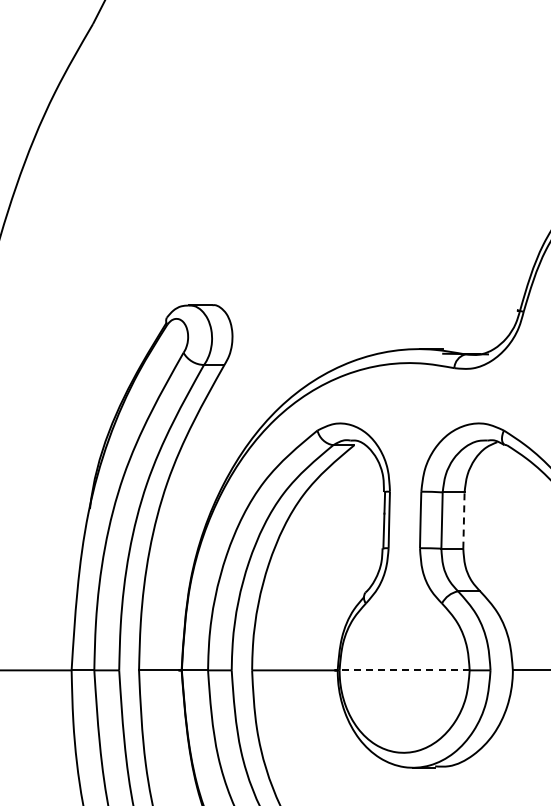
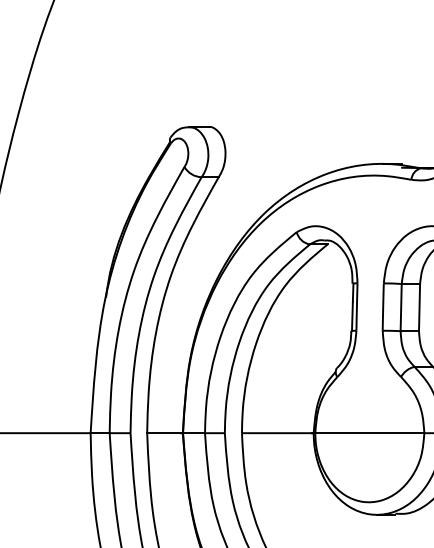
line: (463, 520) -> (419, 307), dashed -> solid
line: (404, 670) -> (369, 433), dashed -> solid

